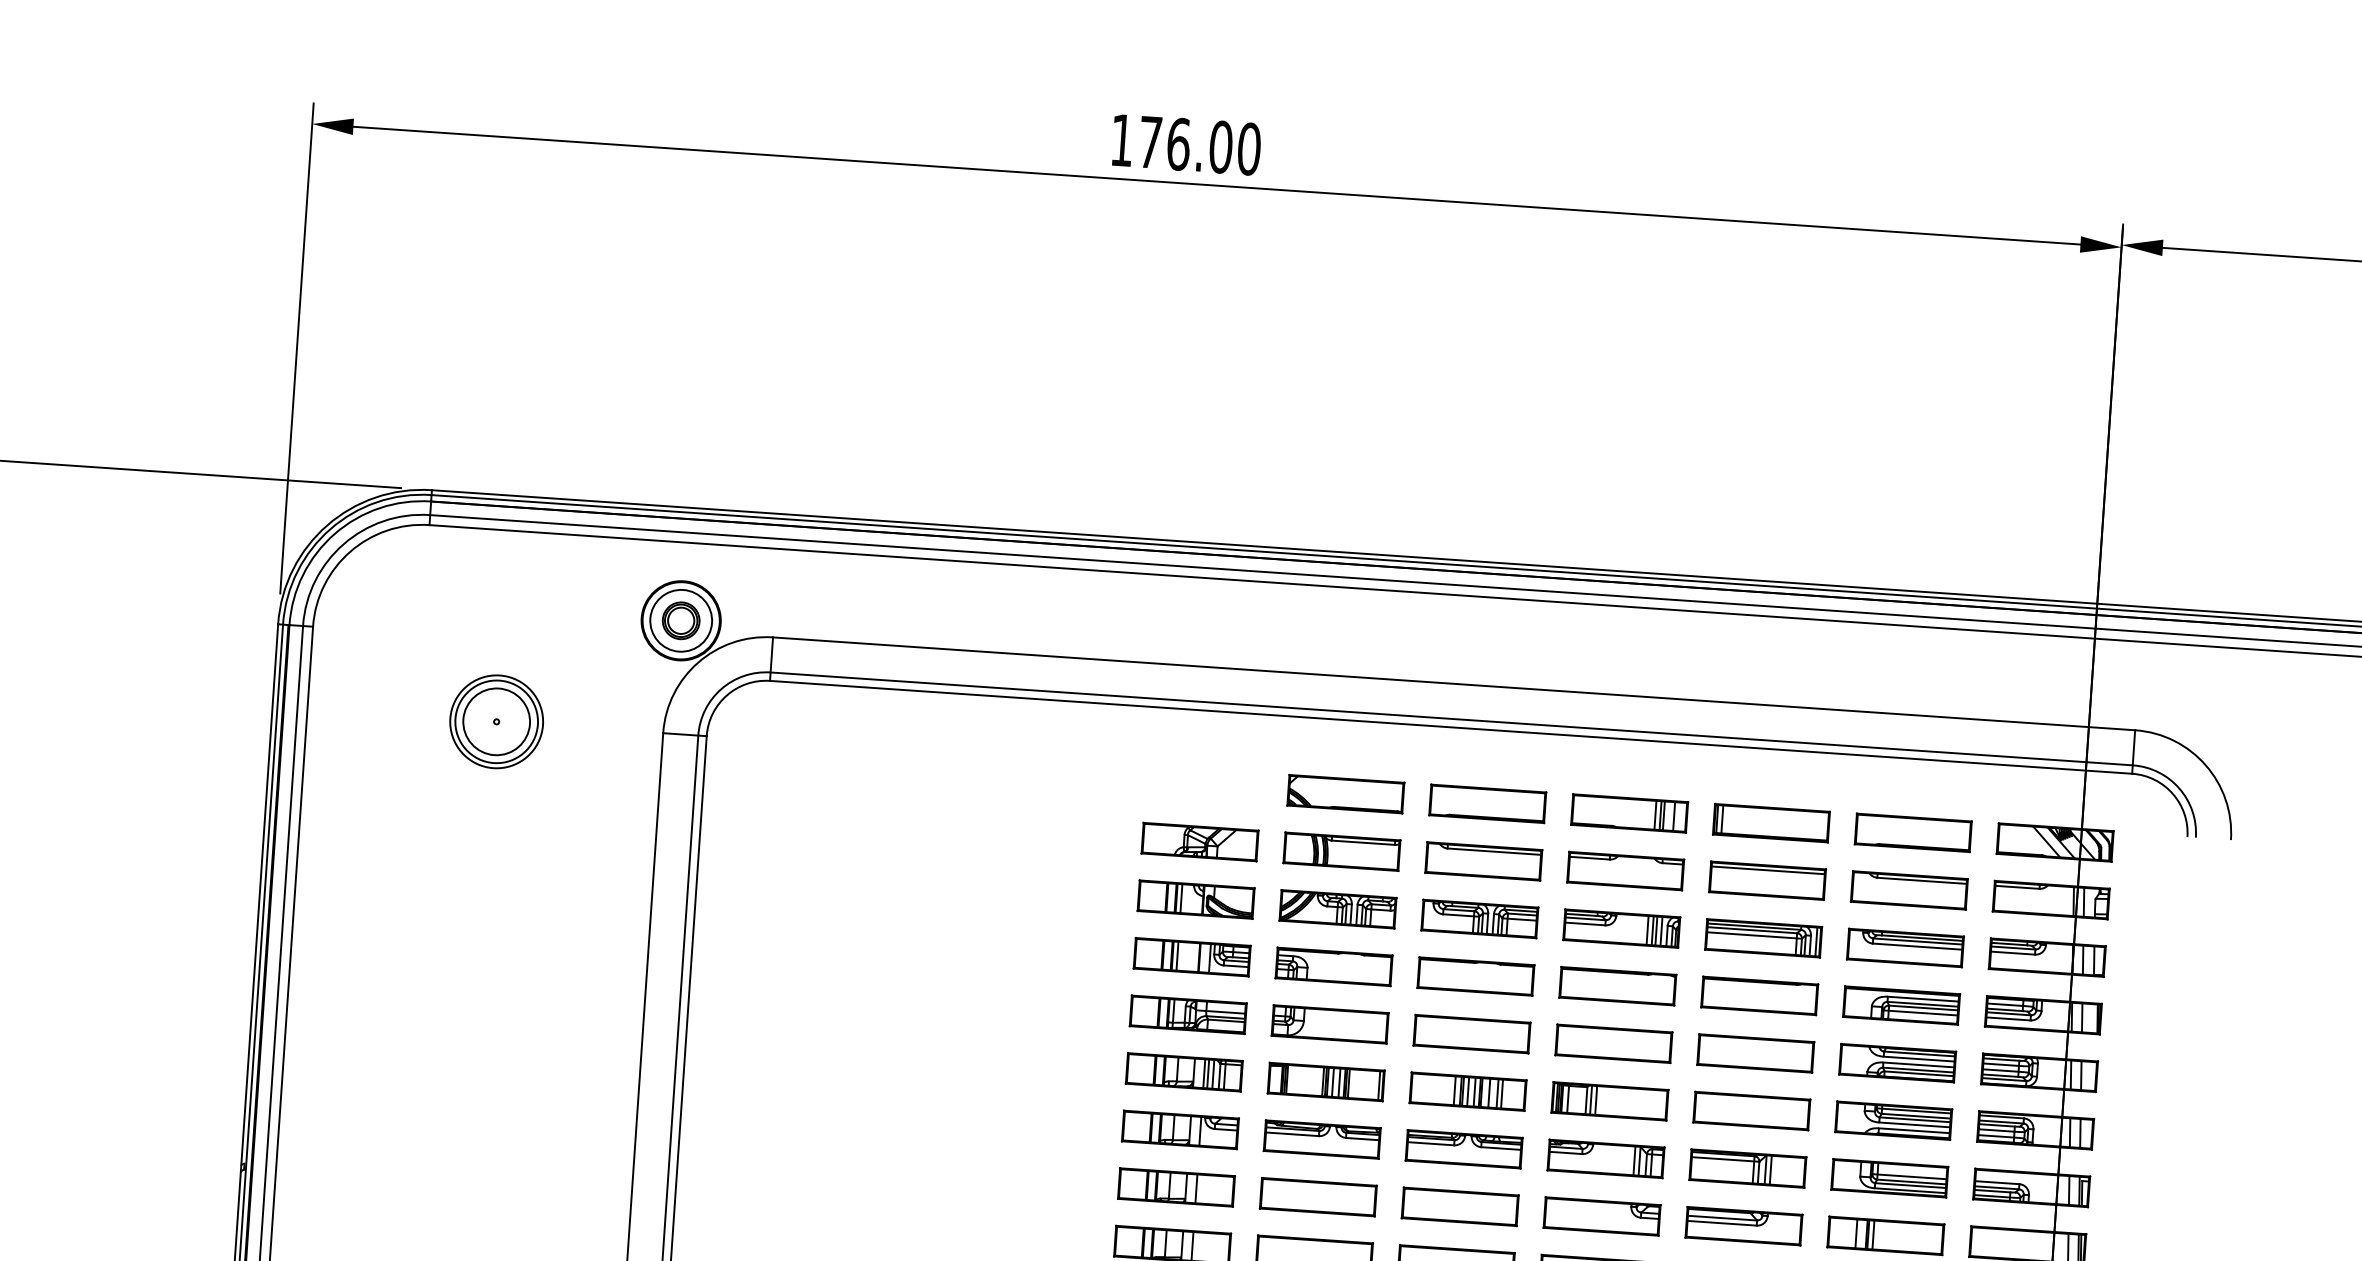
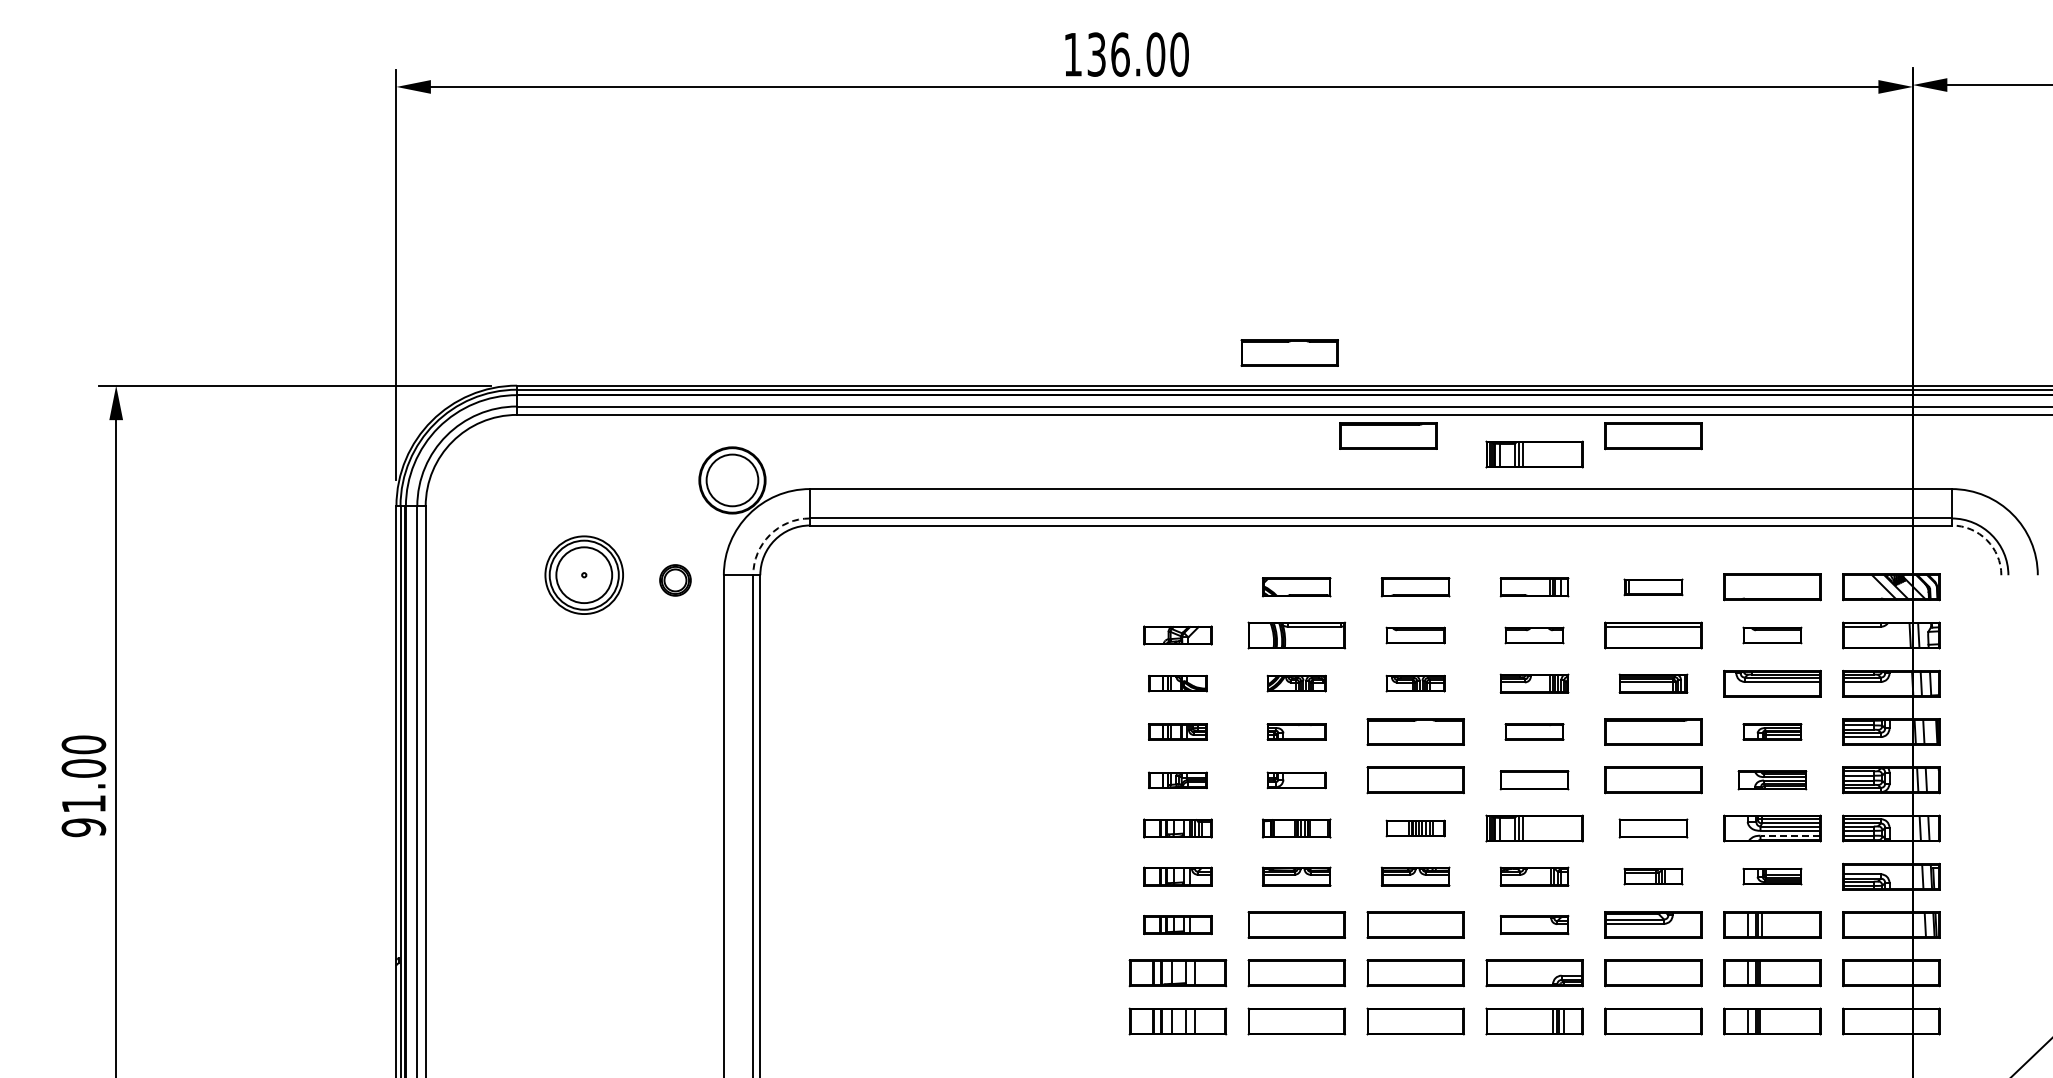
text: (1150, 142) -> (1096, 54), 176.00 -> 136.00
part: (1356, 513) -> (1289, 352), added
part: (681, 620) -> (675, 580), moved
part: (1467, 620) -> (1388, 435), added
part: (1783, 643) -> (1653, 436), added
part: (1640, 655) -> (1534, 454), added
arc: (720, 689) -> (769, 535), solid -> dashed
part: (1345, 794) -> (1296, 587), size x0.7
arc: (2172, 794) -> (1986, 540), solid -> dashed
part: (1487, 804) -> (1415, 587), size x0.7
part: (1629, 813) -> (1534, 587), size x0.7
part: (1771, 823) -> (1653, 587), size x0.6
part: (1199, 842) -> (1177, 635), size x0.7
part: (1483, 861) -> (1415, 635), size x0.6
part: (1625, 871) -> (1534, 635), size x0.6
part: (1909, 890) -> (1772, 635), size x0.6
part: (1195, 899) -> (1177, 683), size x0.6
part: (1337, 908) -> (1296, 683), size x0.6
part: (1479, 918) -> (1415, 683), size x0.6
part: (1621, 928) -> (1534, 683), size x0.7
part: (1763, 938) -> (1653, 683), size x0.7
part: (1191, 956) -> (1177, 731), size x0.6
part: (1333, 966) -> (1296, 731), size x0.6
part: (1617, 985) -> (1534, 731), size x0.6
part: (1901, 1004) -> (1772, 731), size x0.6
part: (1187, 1015) -> (1177, 780), size x0.6
part: (1329, 1024) -> (1296, 780), size x0.6
part: (1613, 1044) -> (1534, 780), size x0.7
part: (1897, 1063) -> (1772, 780), size x0.7
part: (1183, 1072) -> (1177, 828), size x0.7
part: (1325, 1081) -> (1296, 828), size x0.7
part: (1467, 1091) -> (1415, 828), size x0.6
part: (1751, 1111) -> (1653, 828), size x0.7
part: (1179, 1129) -> (1177, 876), size x0.7
line: (1914, 1130) -> (1790, 835), solid -> dashed
part: (1321, 1139) -> (1296, 876), size x0.7
part: (1463, 1148) -> (1415, 876), size x0.7
part: (1605, 1158) -> (1534, 876), size x0.7
part: (1747, 1168) -> (1653, 876), size x0.6
part: (1889, 1177) -> (1772, 876), size x0.6
part: (1176, 1186) -> (1177, 924), size x0.7
part: (1602, 1215) -> (1534, 924), size x0.7

